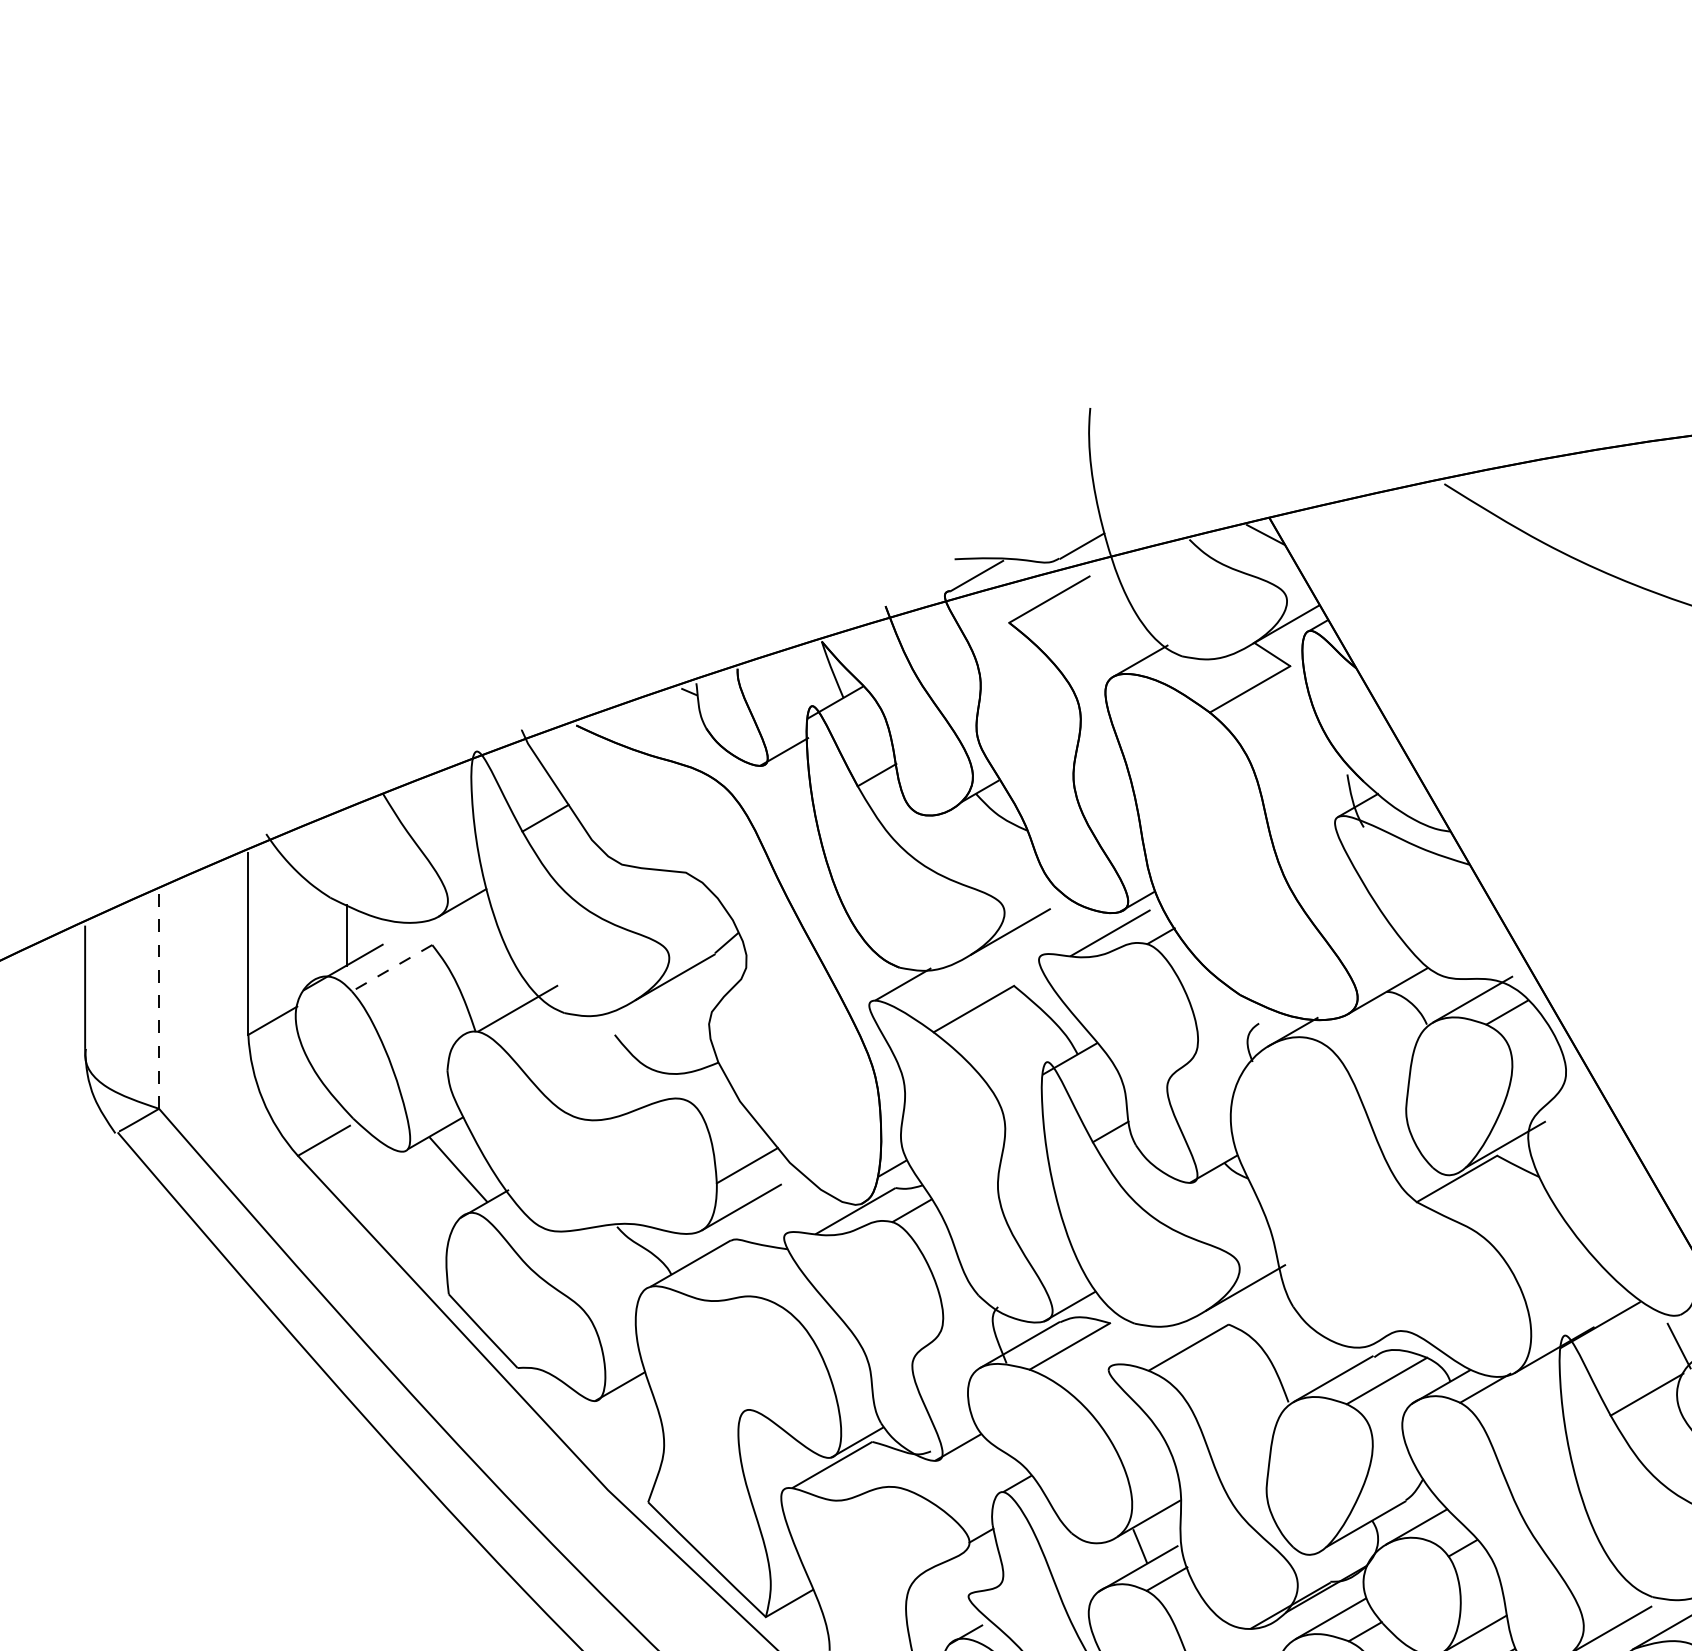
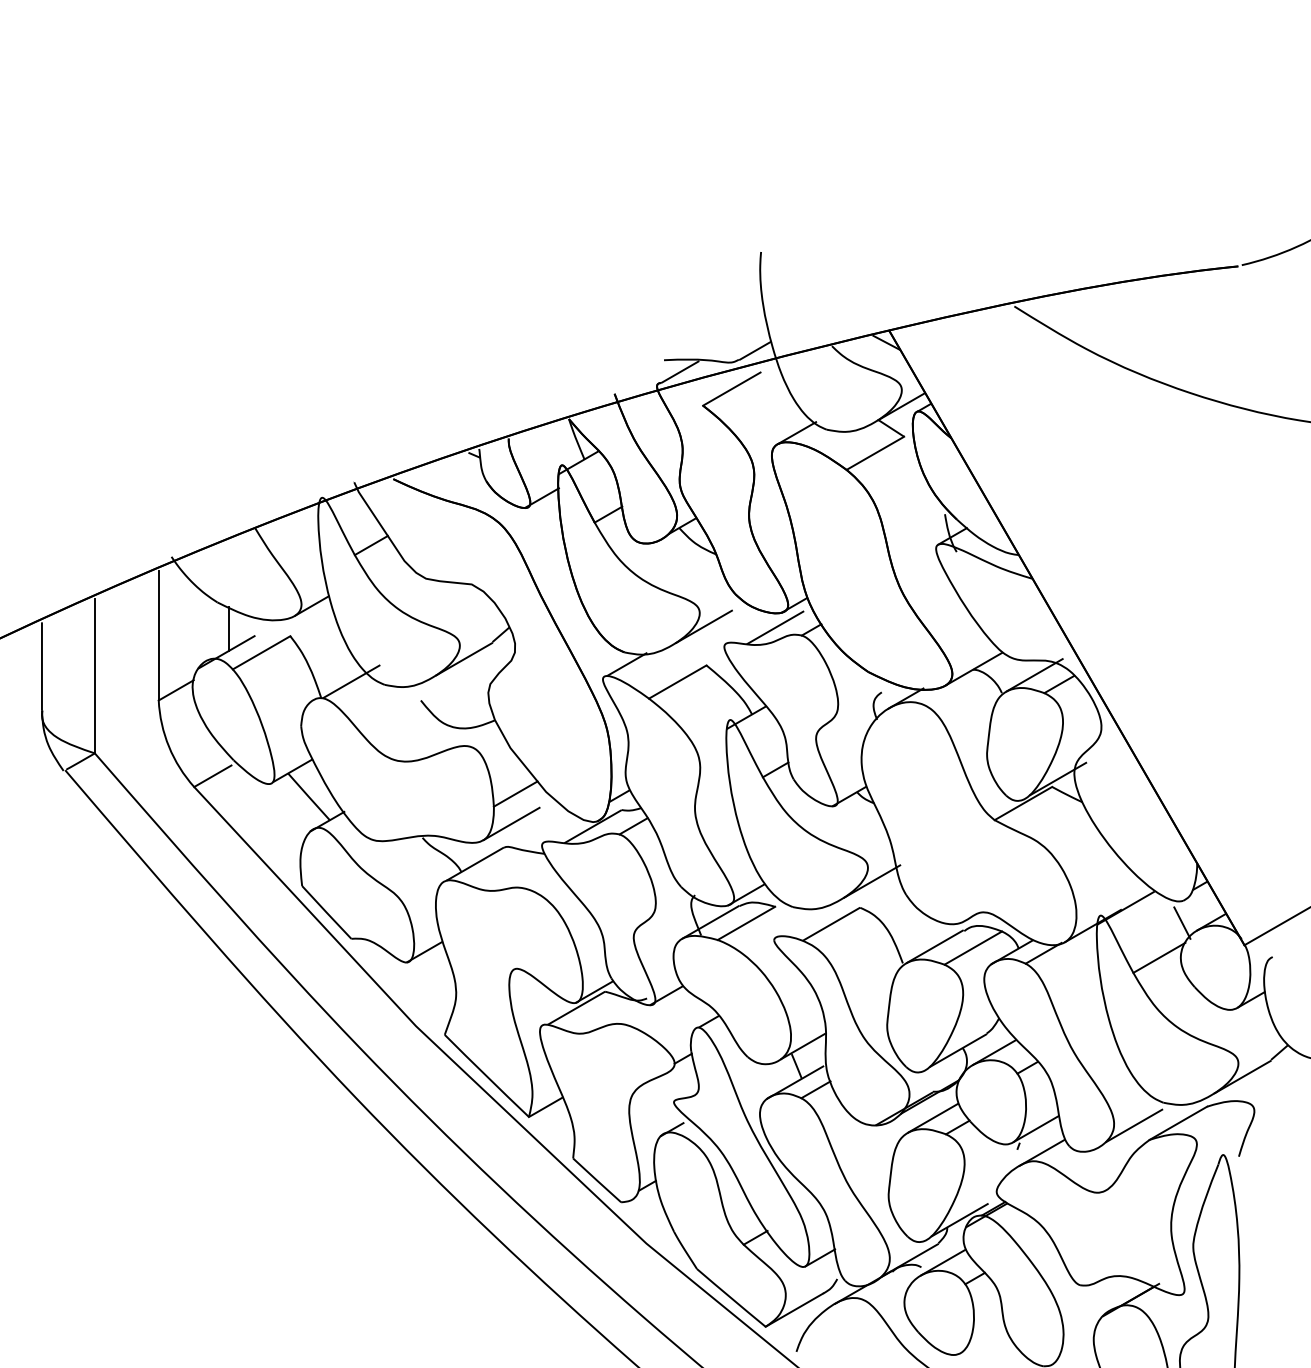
line: (391, 969) -> (261, 653), dashed -> solid
line: (158, 999) -> (94, 675), dashed -> solid

